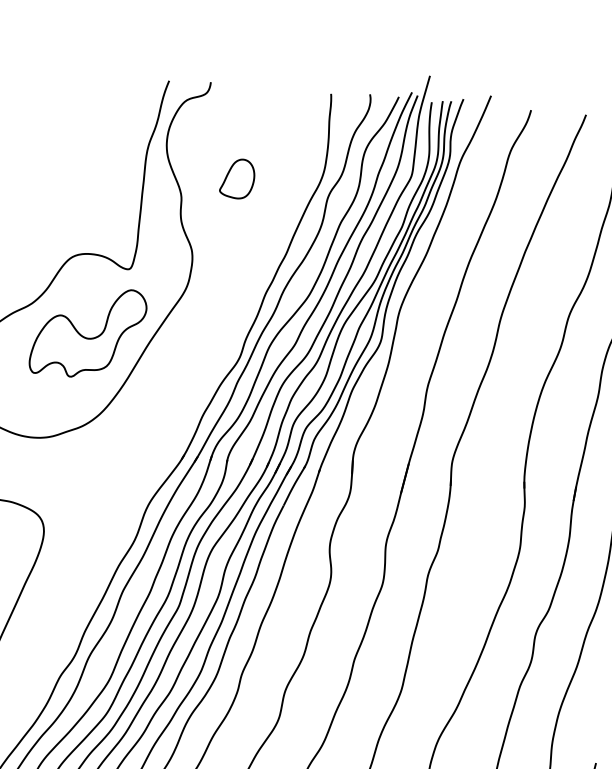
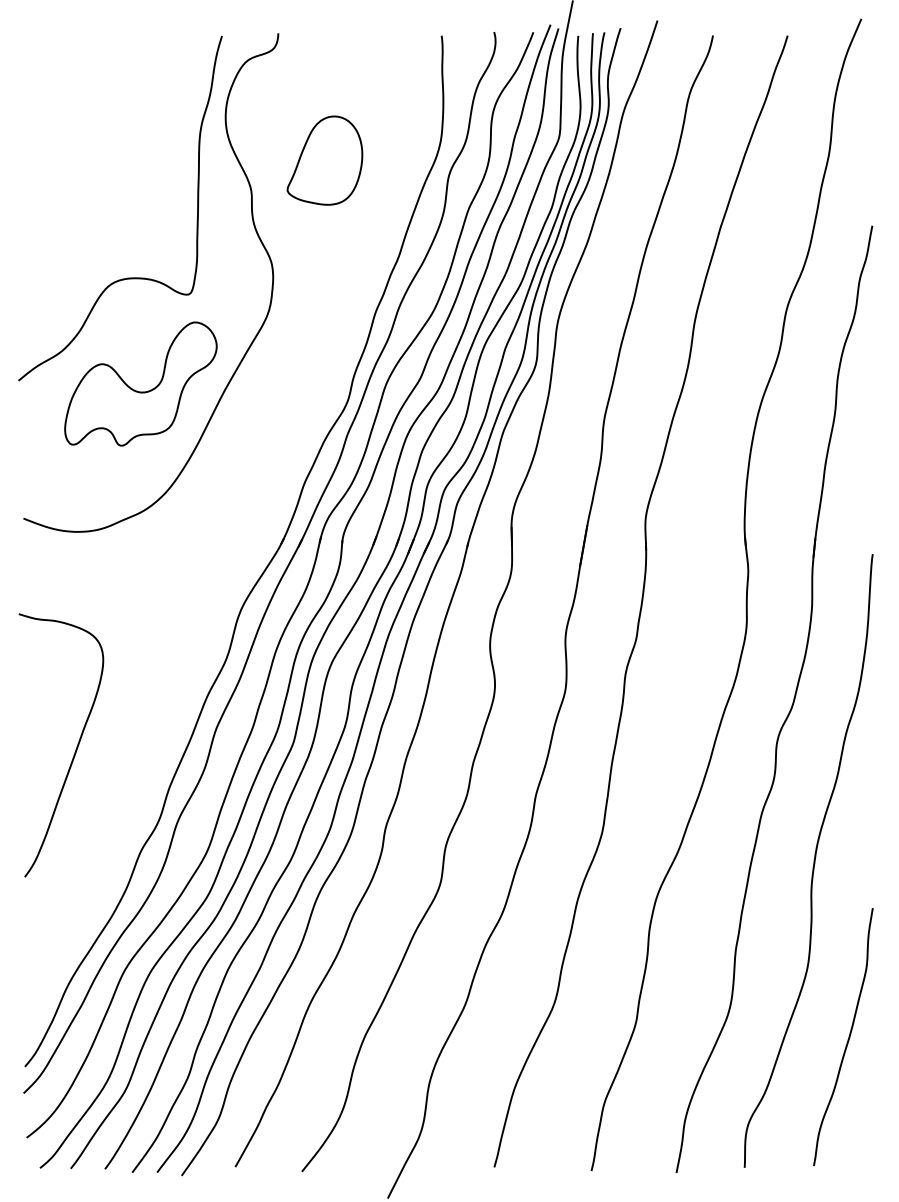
part: (237, 178) -> (324, 160), size x1.67

